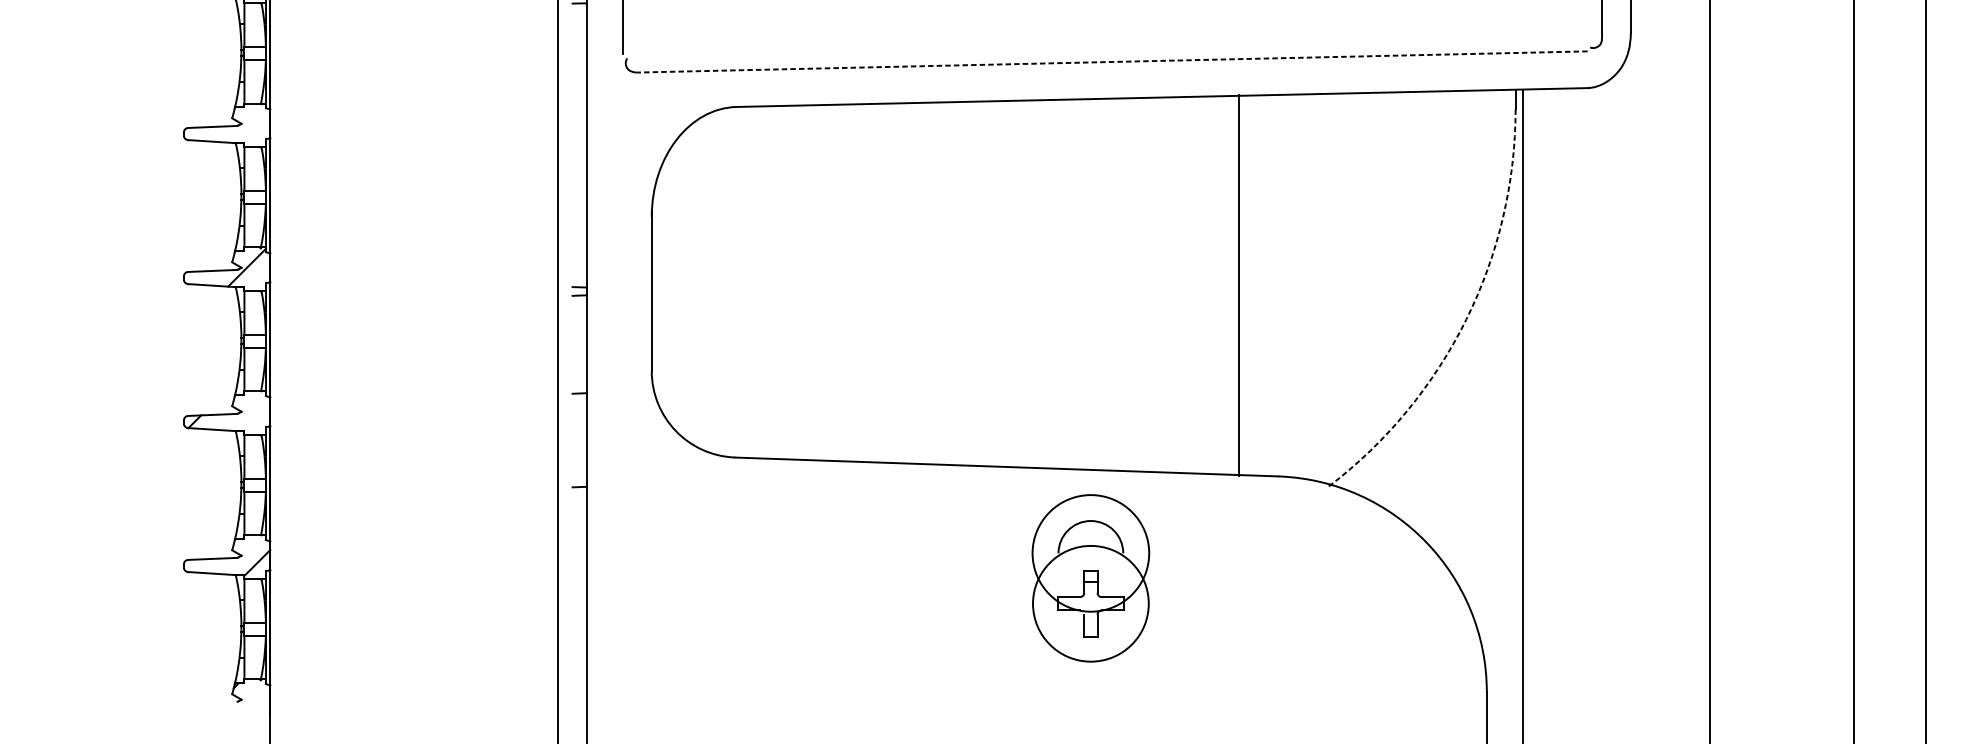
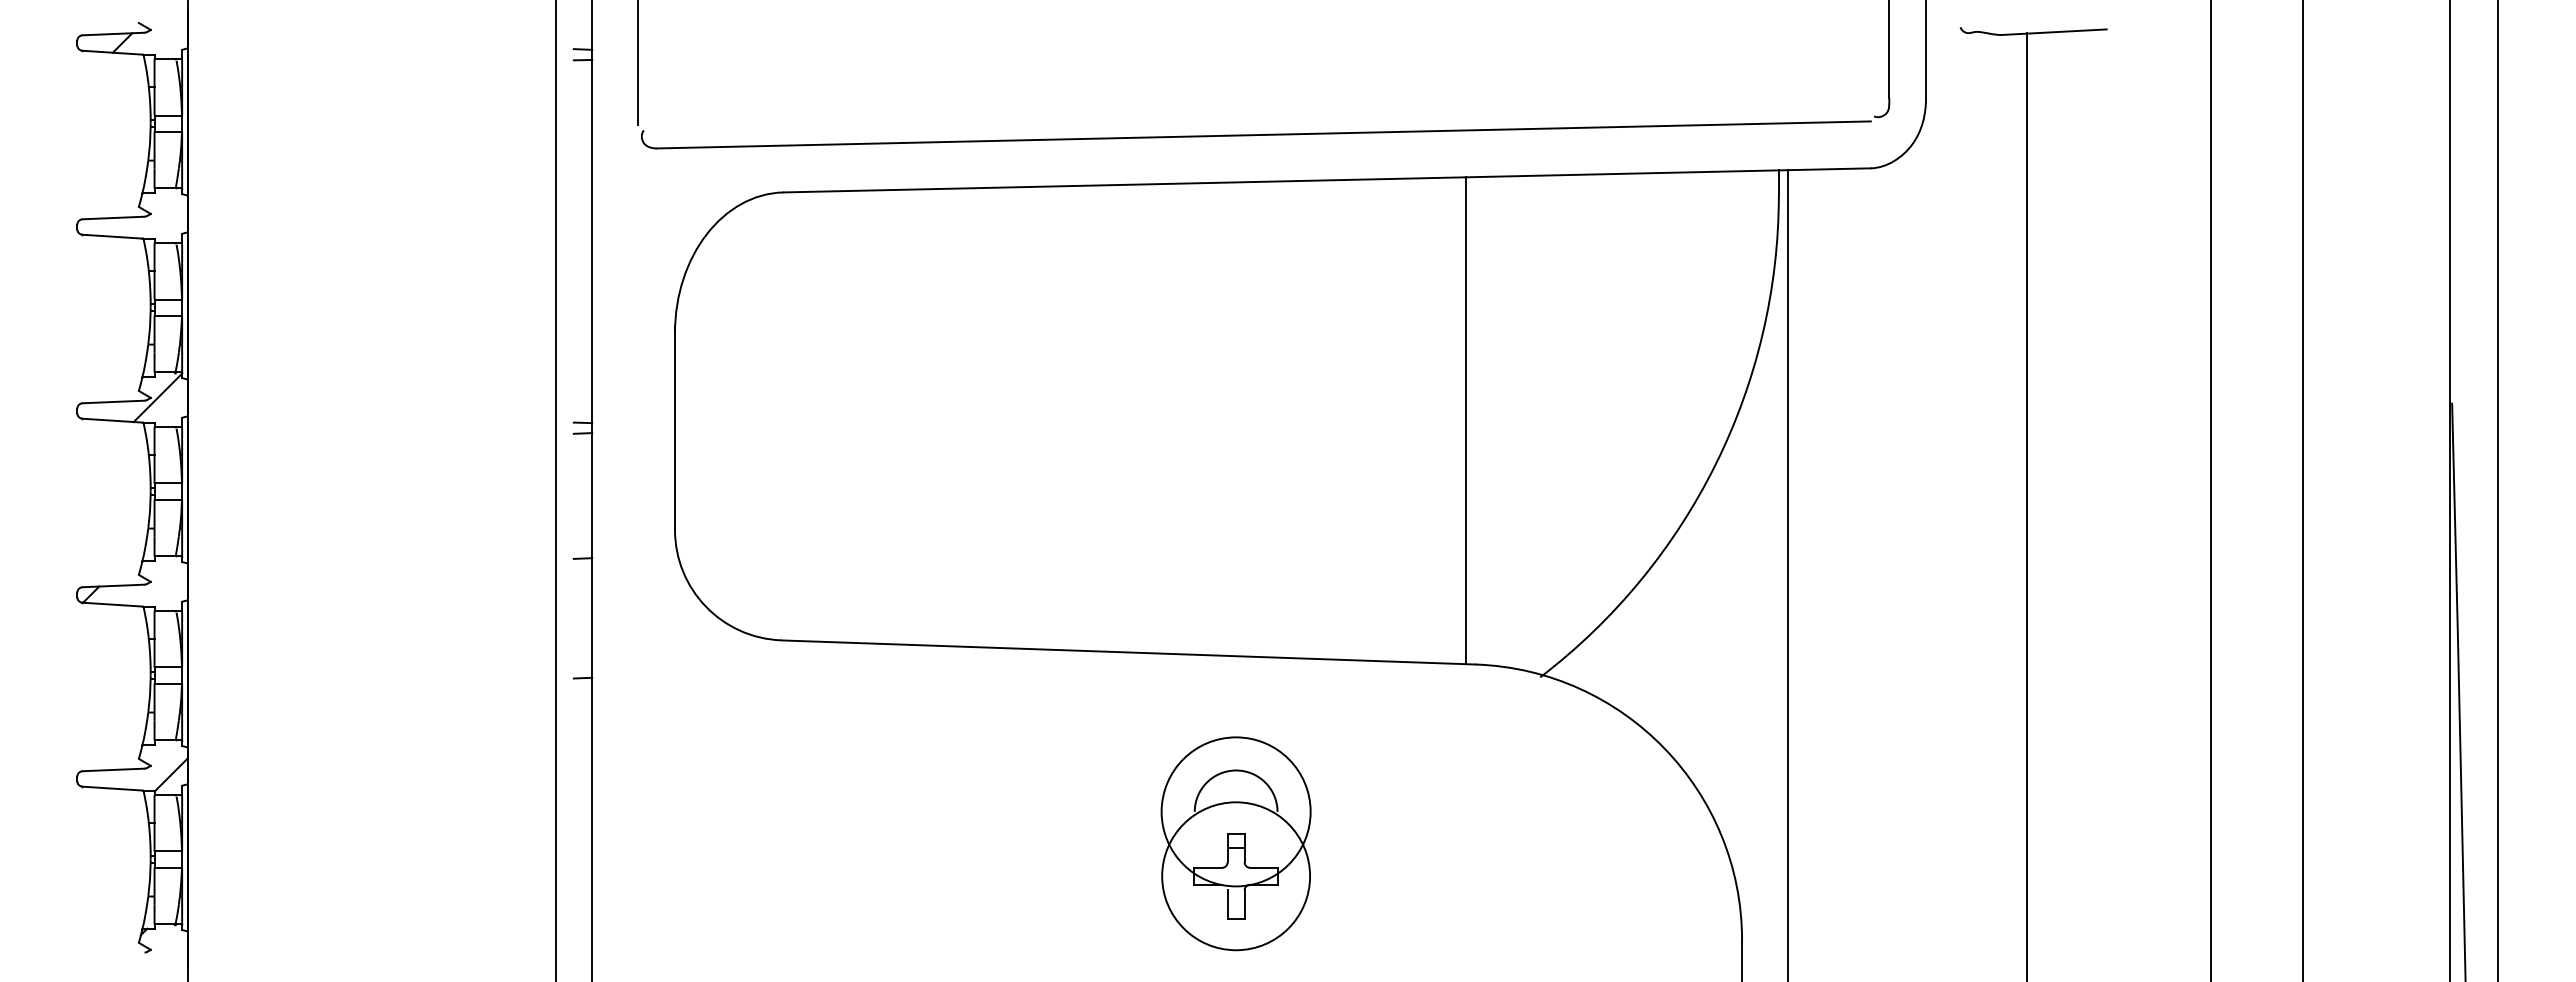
line: (1112, 61) -> (1263, 134), dashed -> solid
line: (1239, 285) -> (1466, 420), moved
arc: (1466, 319) -> (1715, 464), dashed -> solid
part: (1090, 578) -> (1235, 843), moved

